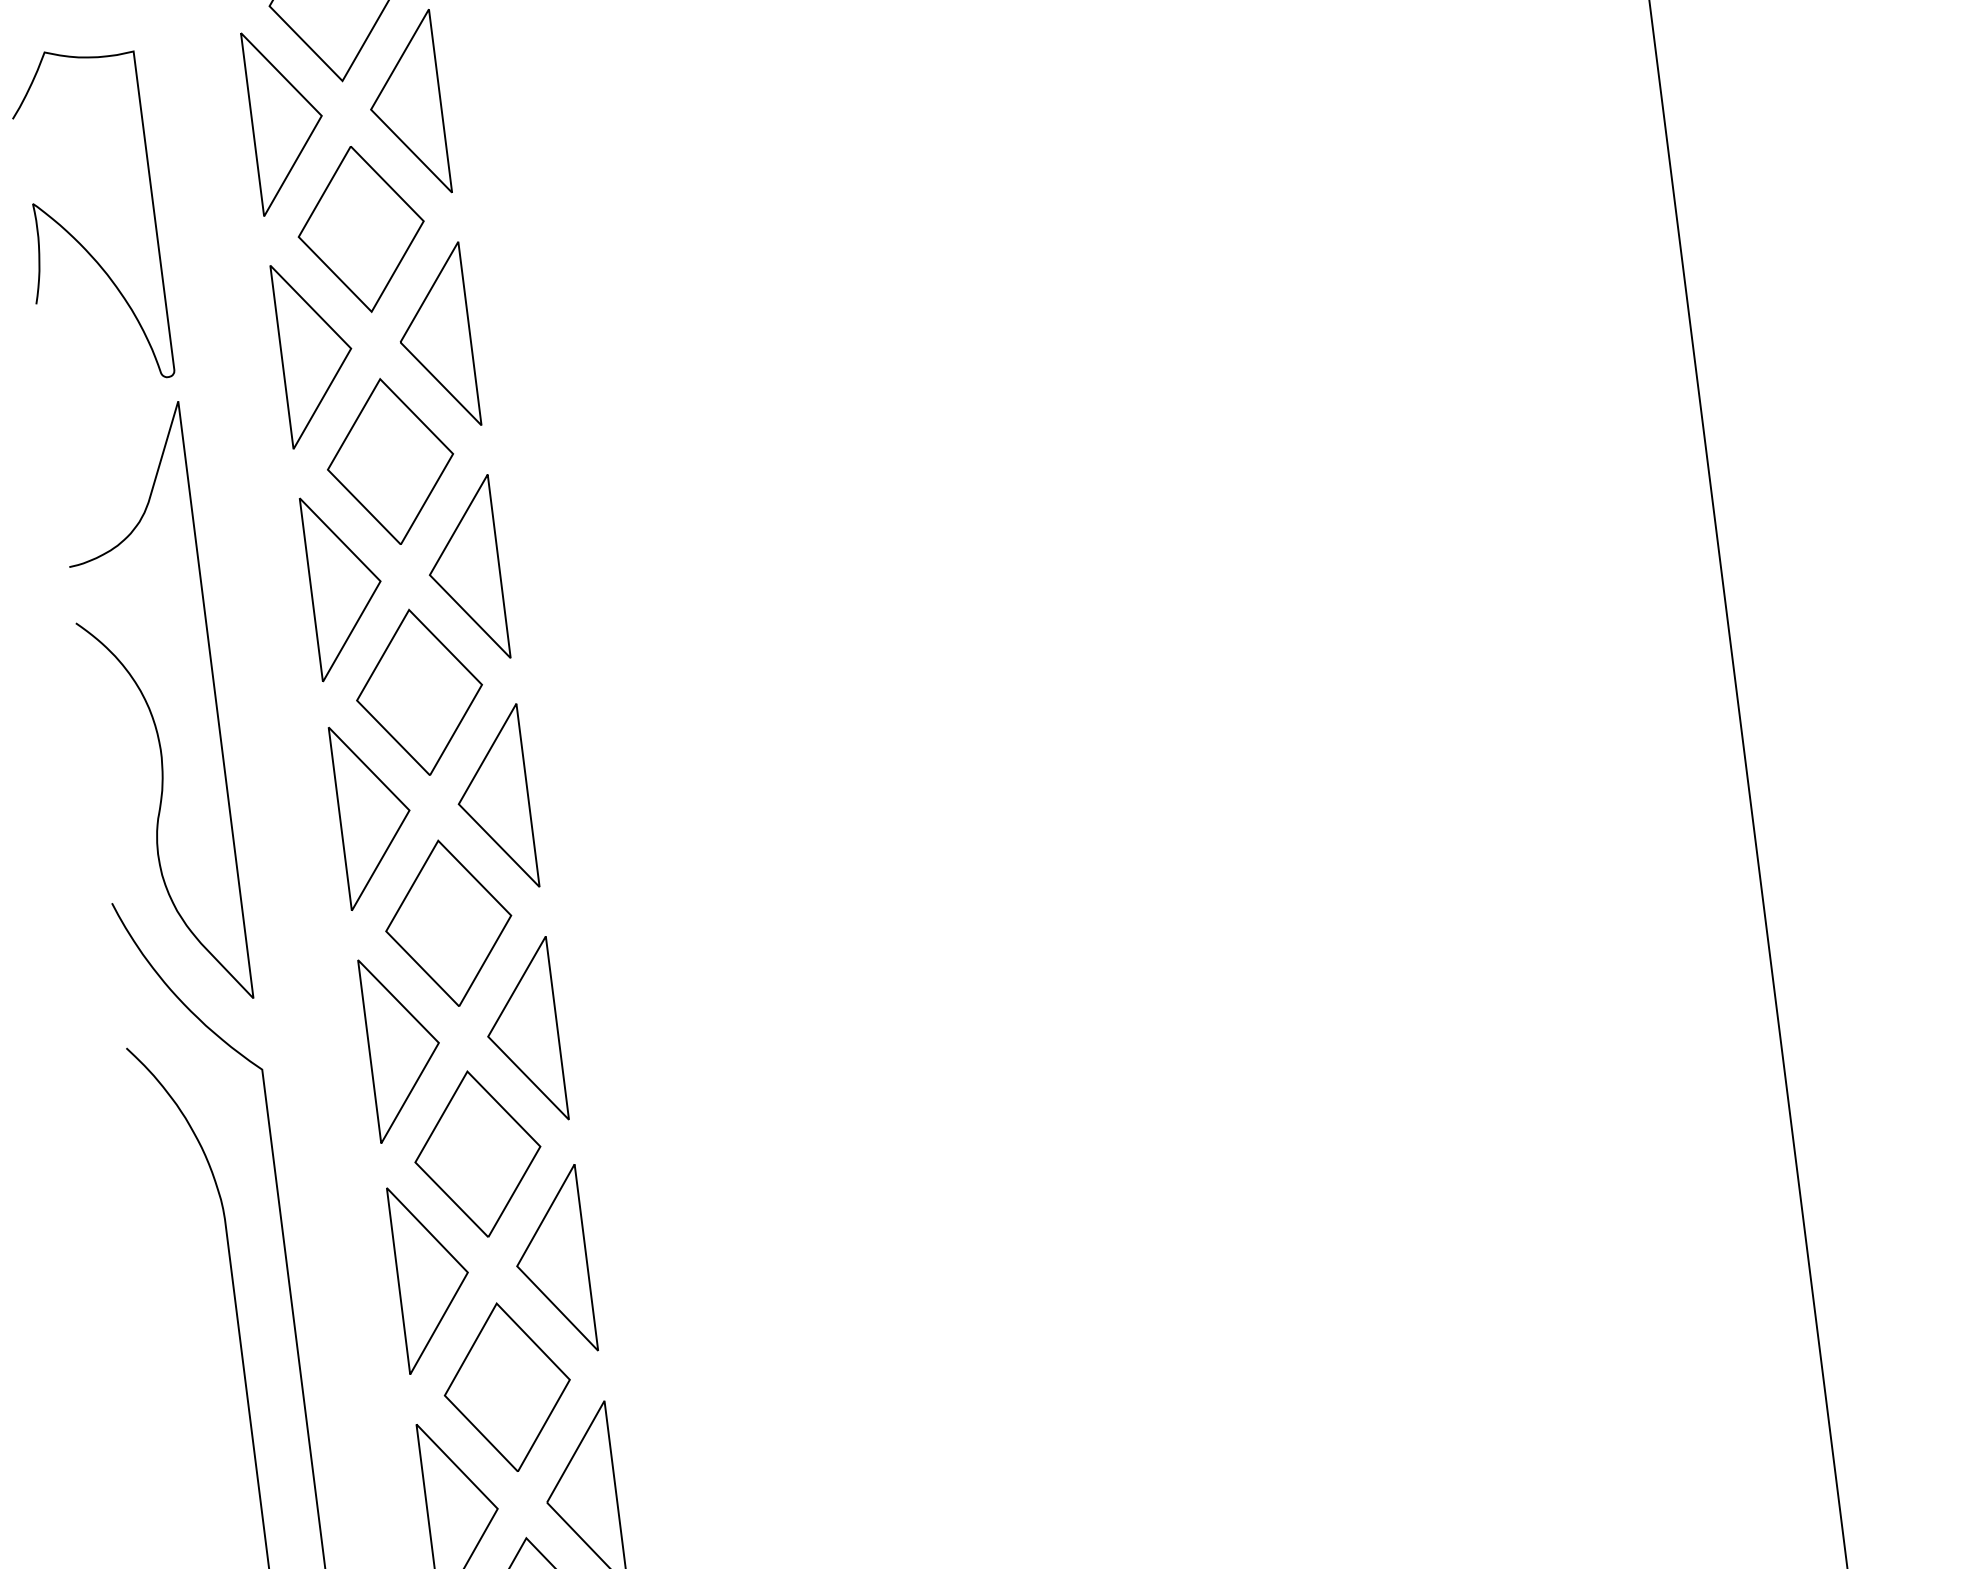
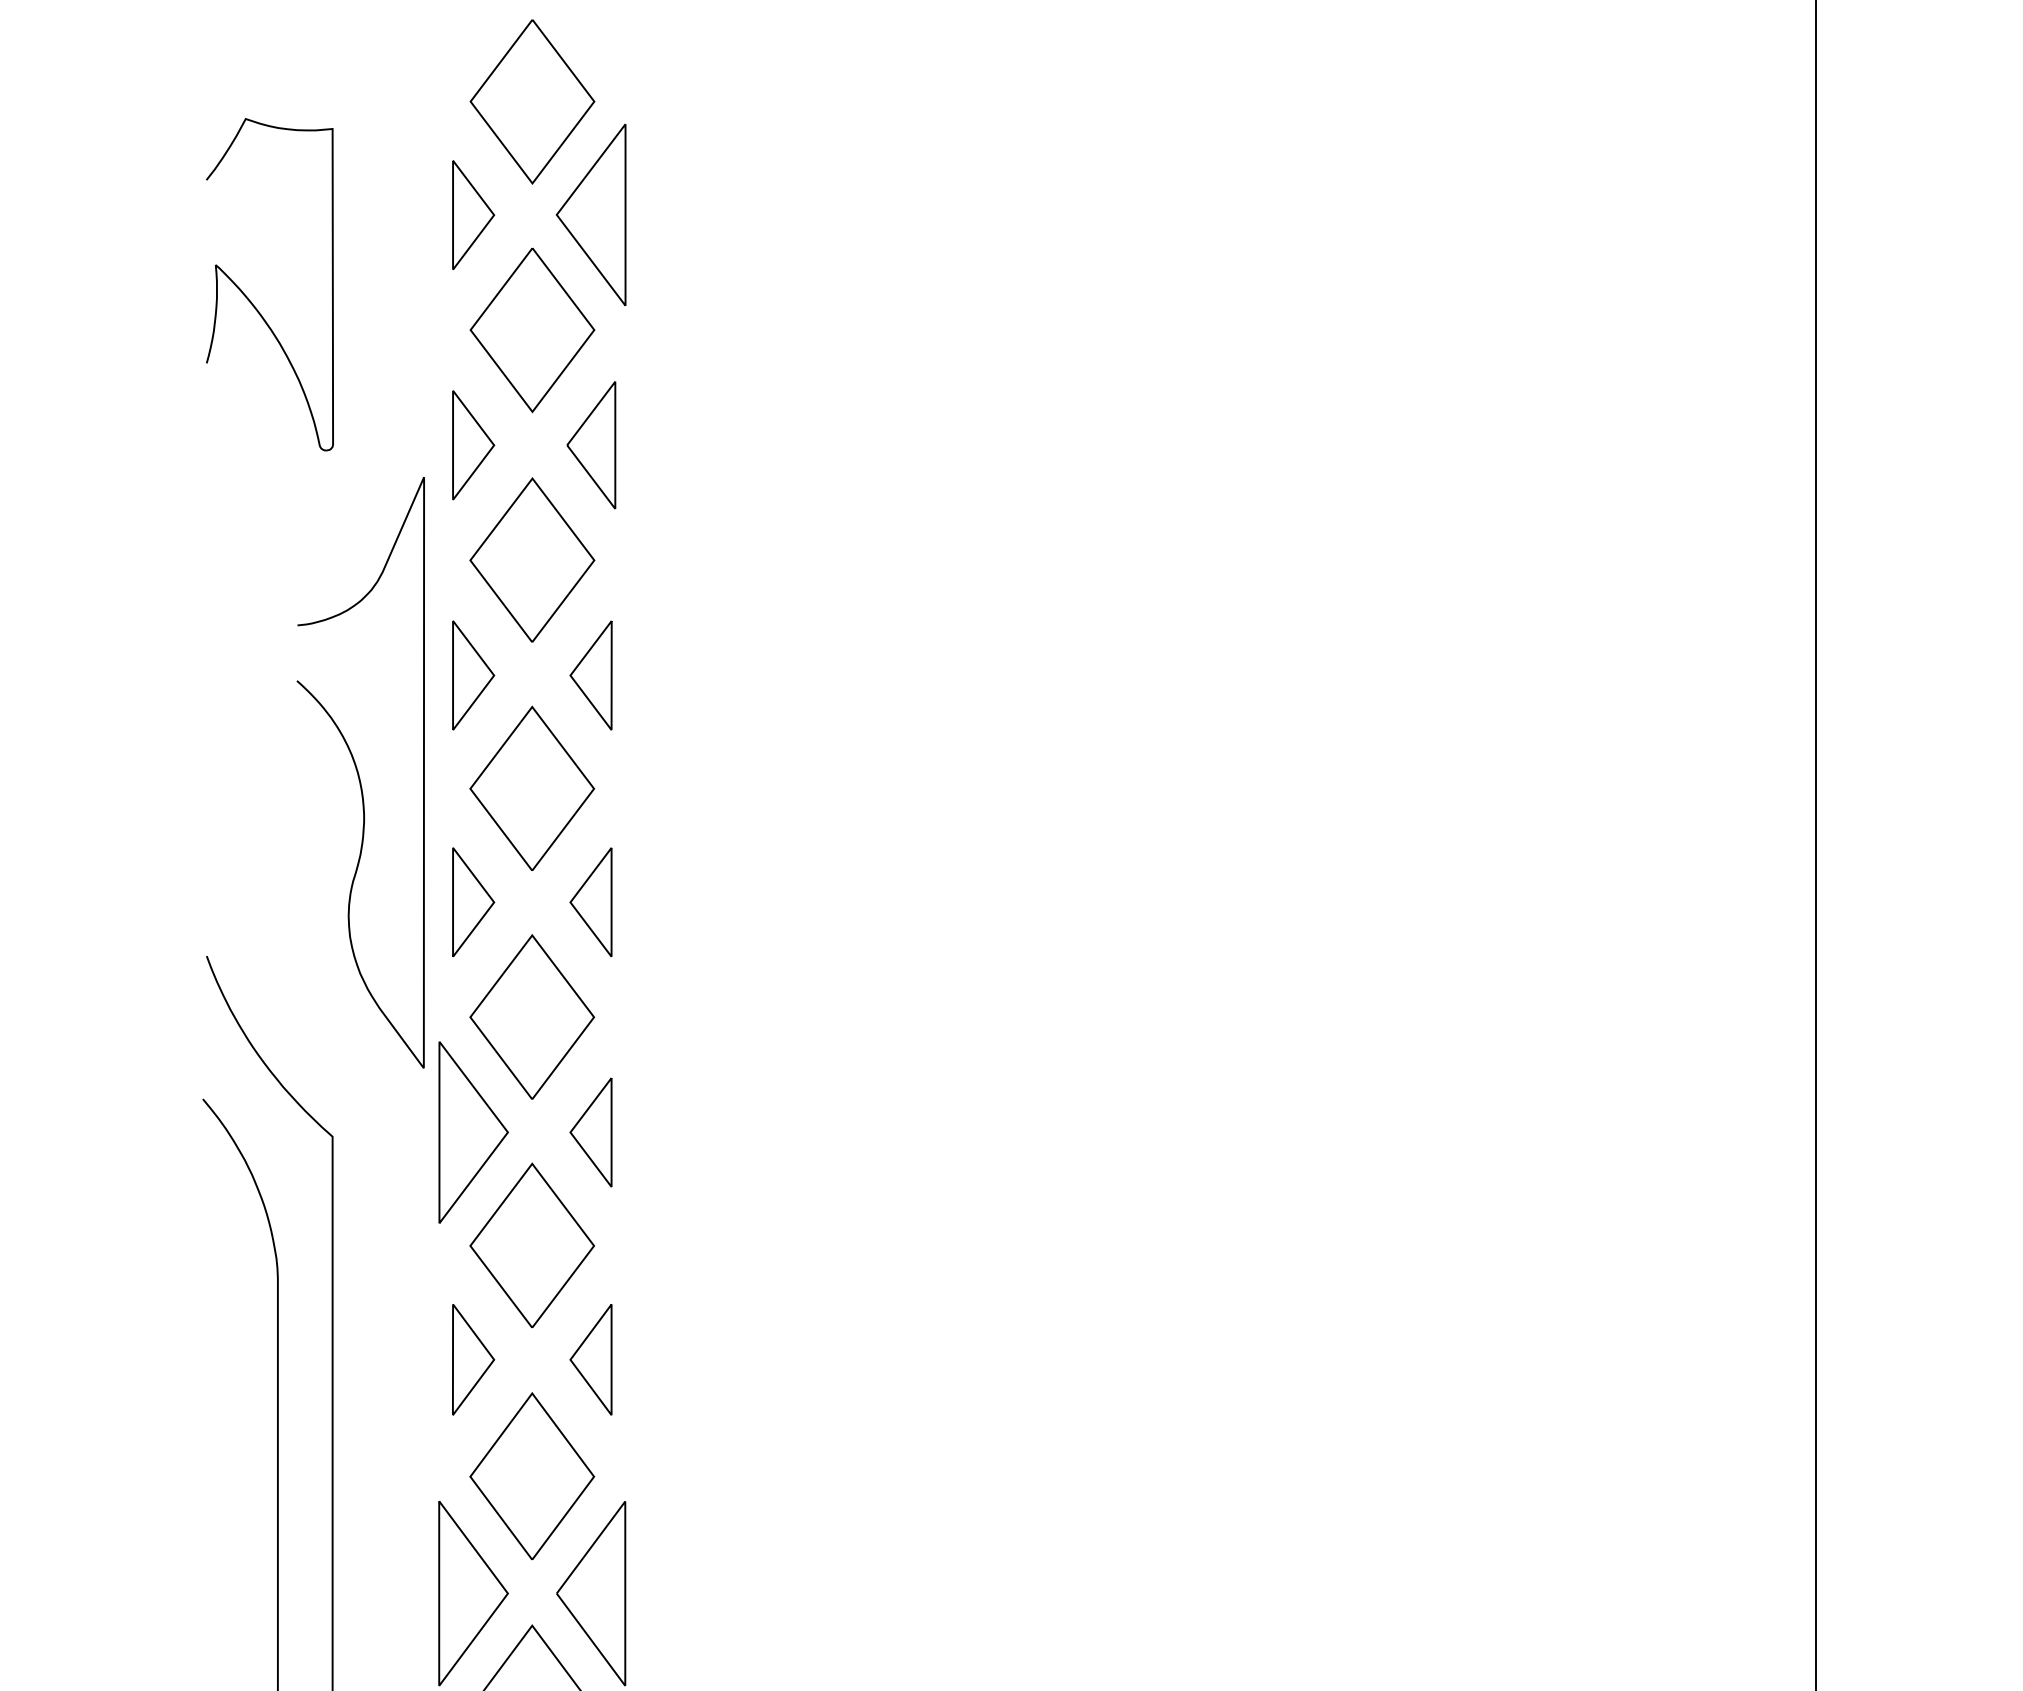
part: (287, 120) -> (473, 215), size x0.6
part: (435, 338) -> (591, 445), size x0.7
part: (316, 353) -> (473, 445), size x0.6
part: (463, 570) -> (590, 675), size x0.6
part: (345, 585) -> (473, 675), size x0.6
curve: (149, 707) -> (358, 772), moved
part: (492, 800) -> (590, 902), size x0.6
part: (374, 815) -> (473, 902), size x0.6
part: (522, 1032) -> (590, 1132), size x0.6
part: (551, 1261) -> (590, 1359), size x0.6
part: (433, 1276) -> (473, 1359), size x0.6

